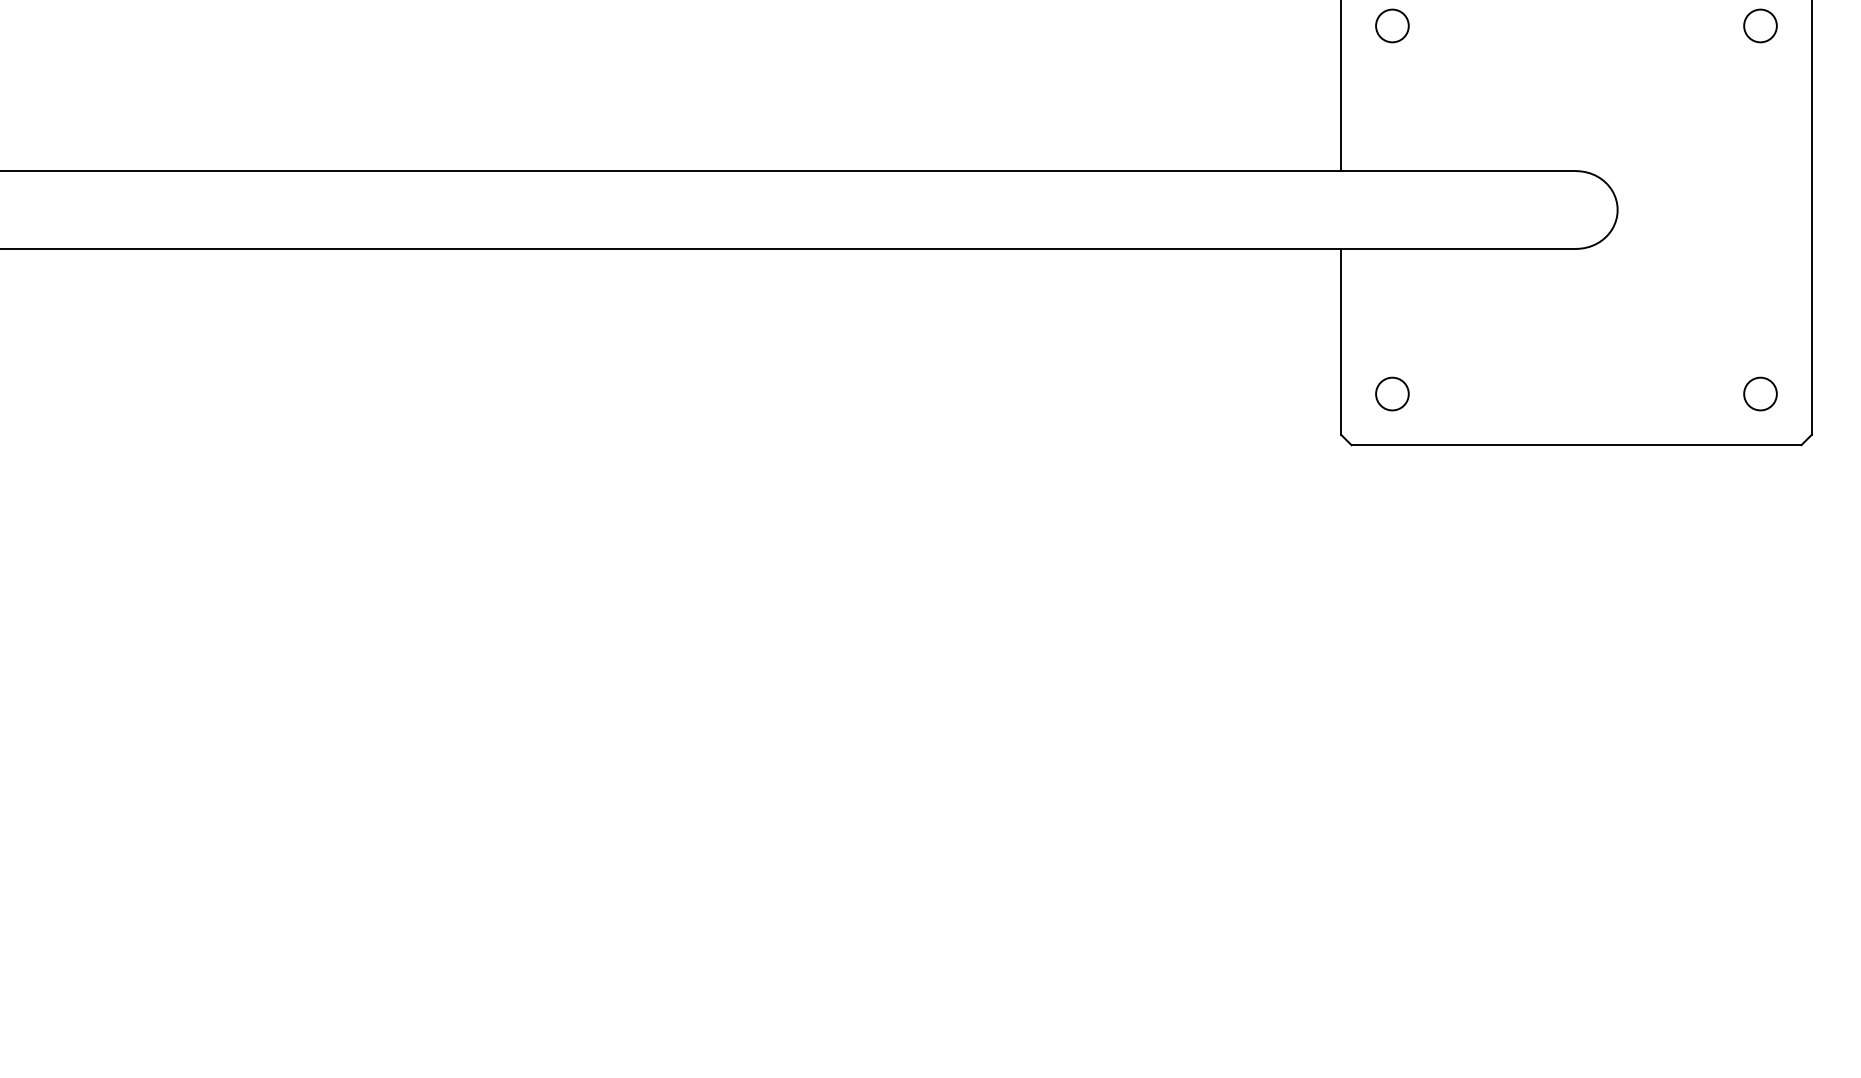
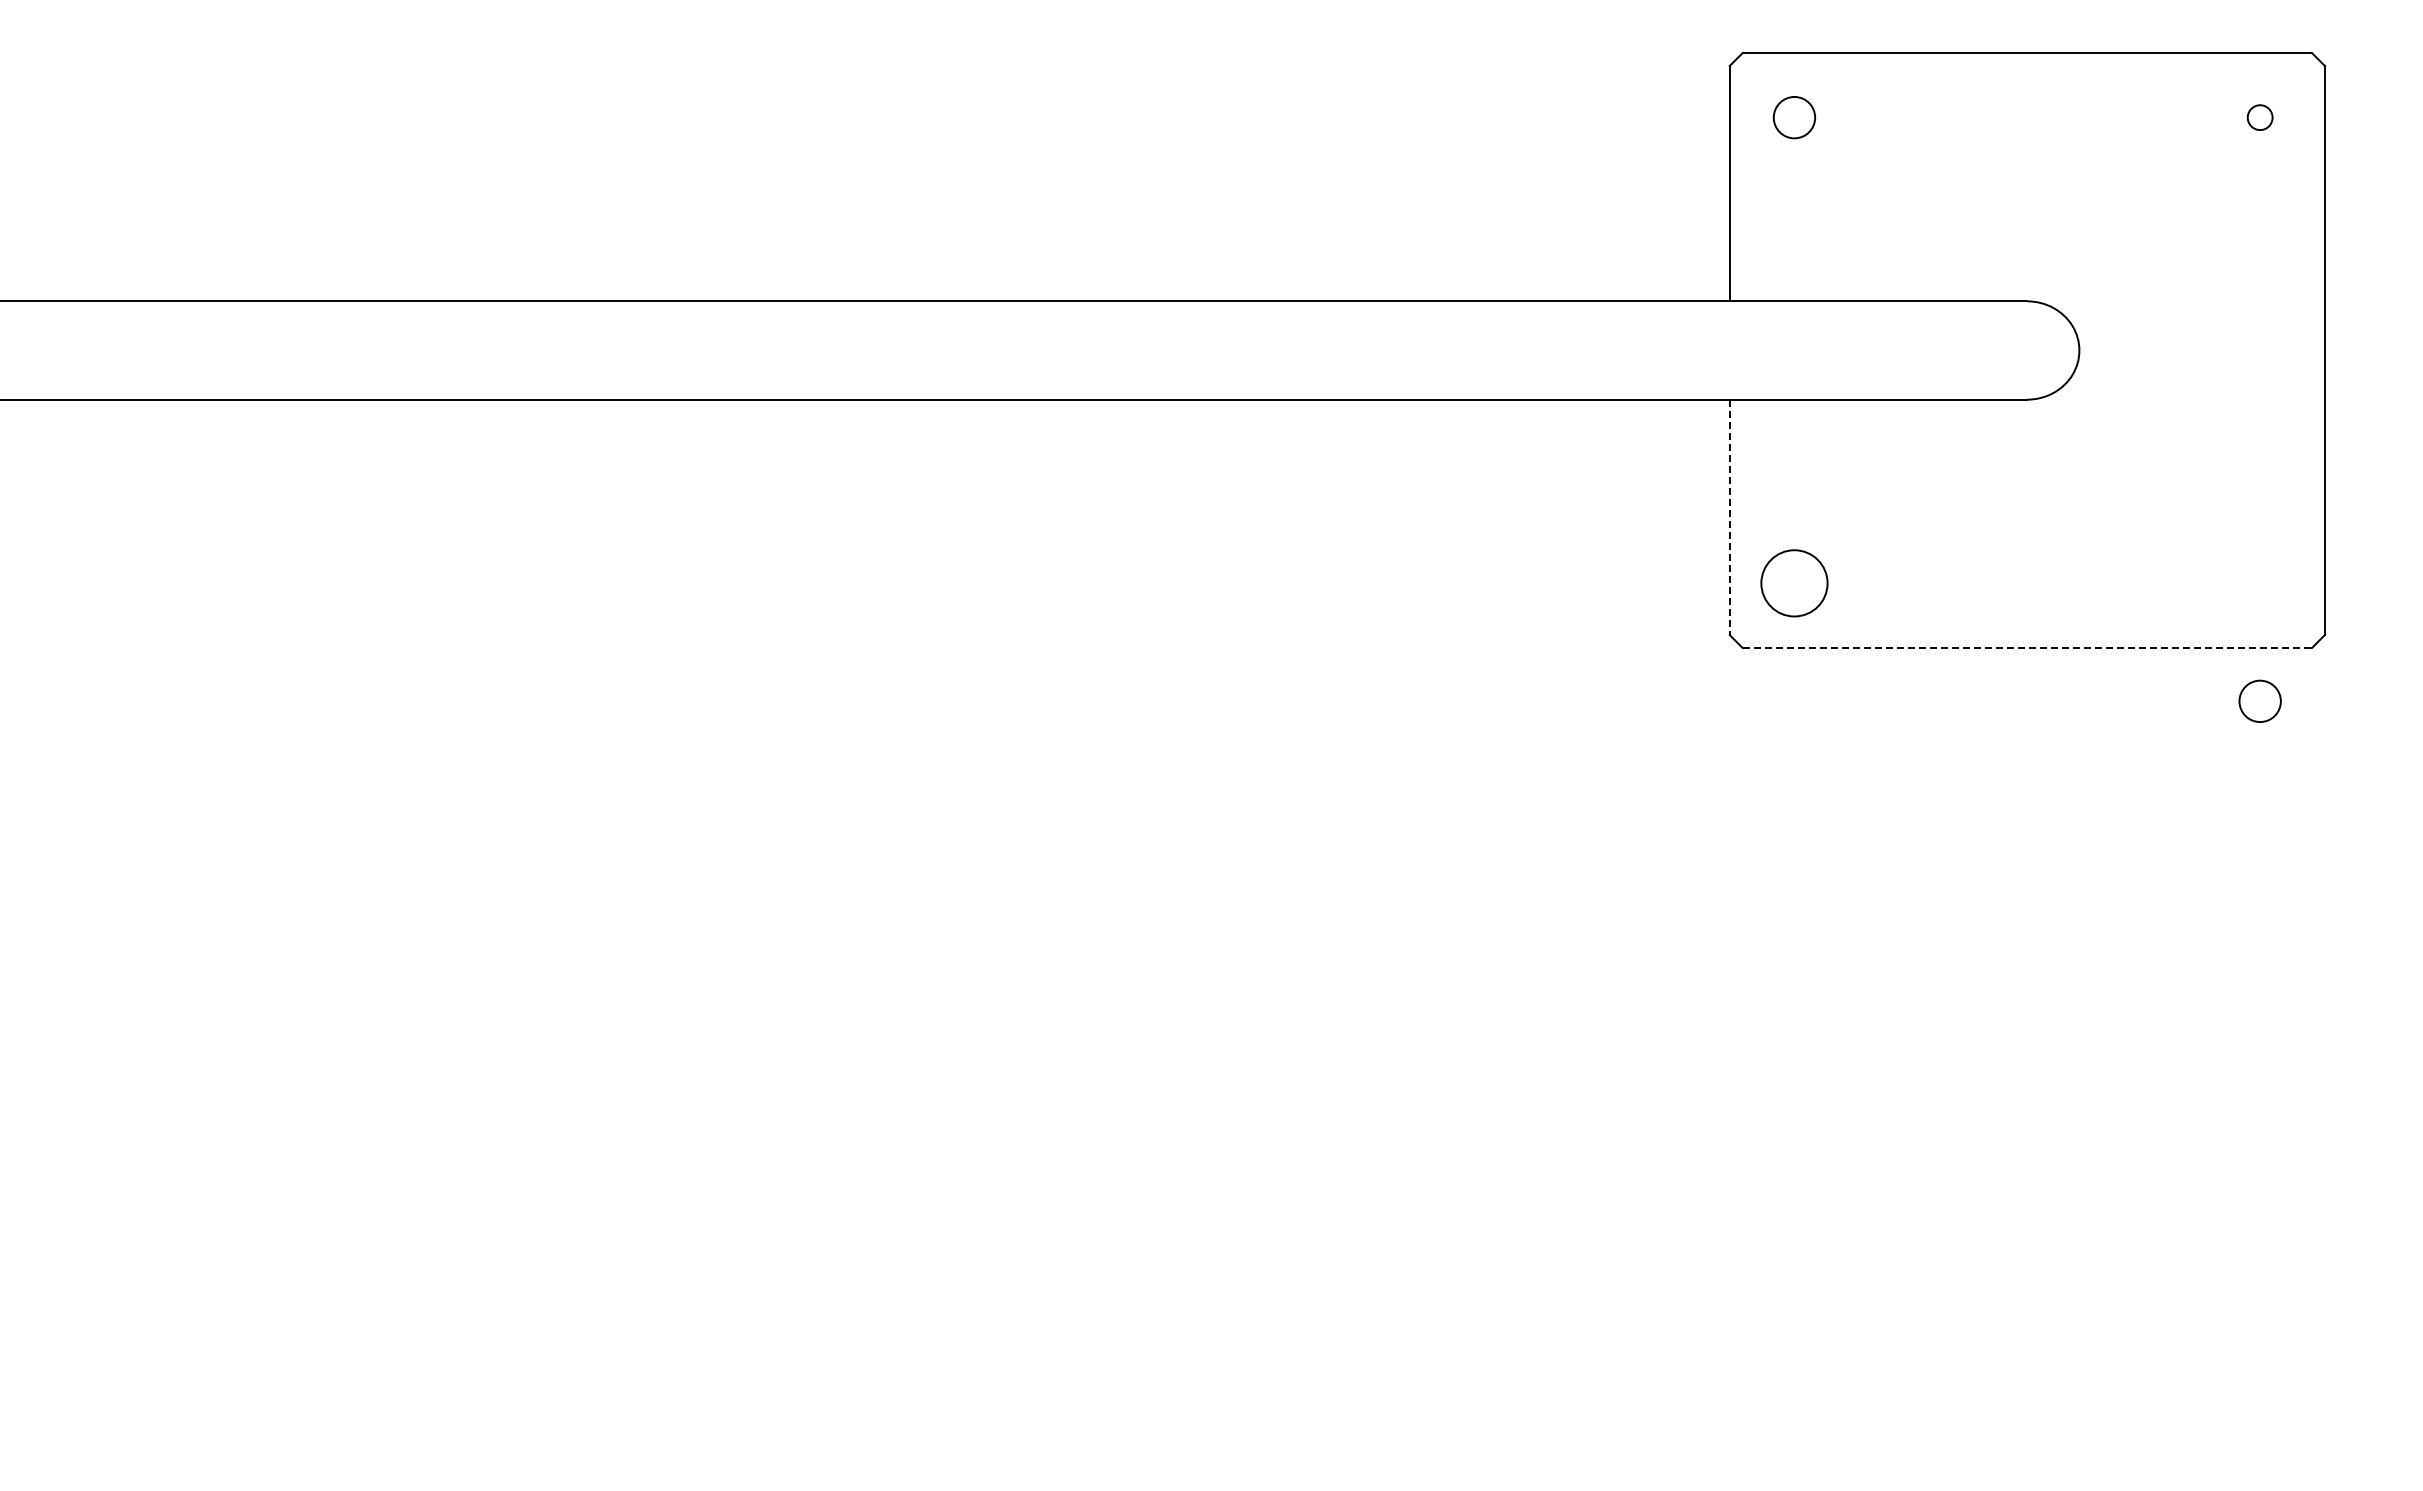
circle: (1759, 25) -> (2259, 117), size x0.6
line: (1341, 342) -> (1729, 517), solid -> dashed
circle: (1759, 393) -> (2259, 700), moved
circle: (1392, 394) -> (1794, 583), size x1.6
line: (1576, 445) -> (2027, 648), solid -> dashed

